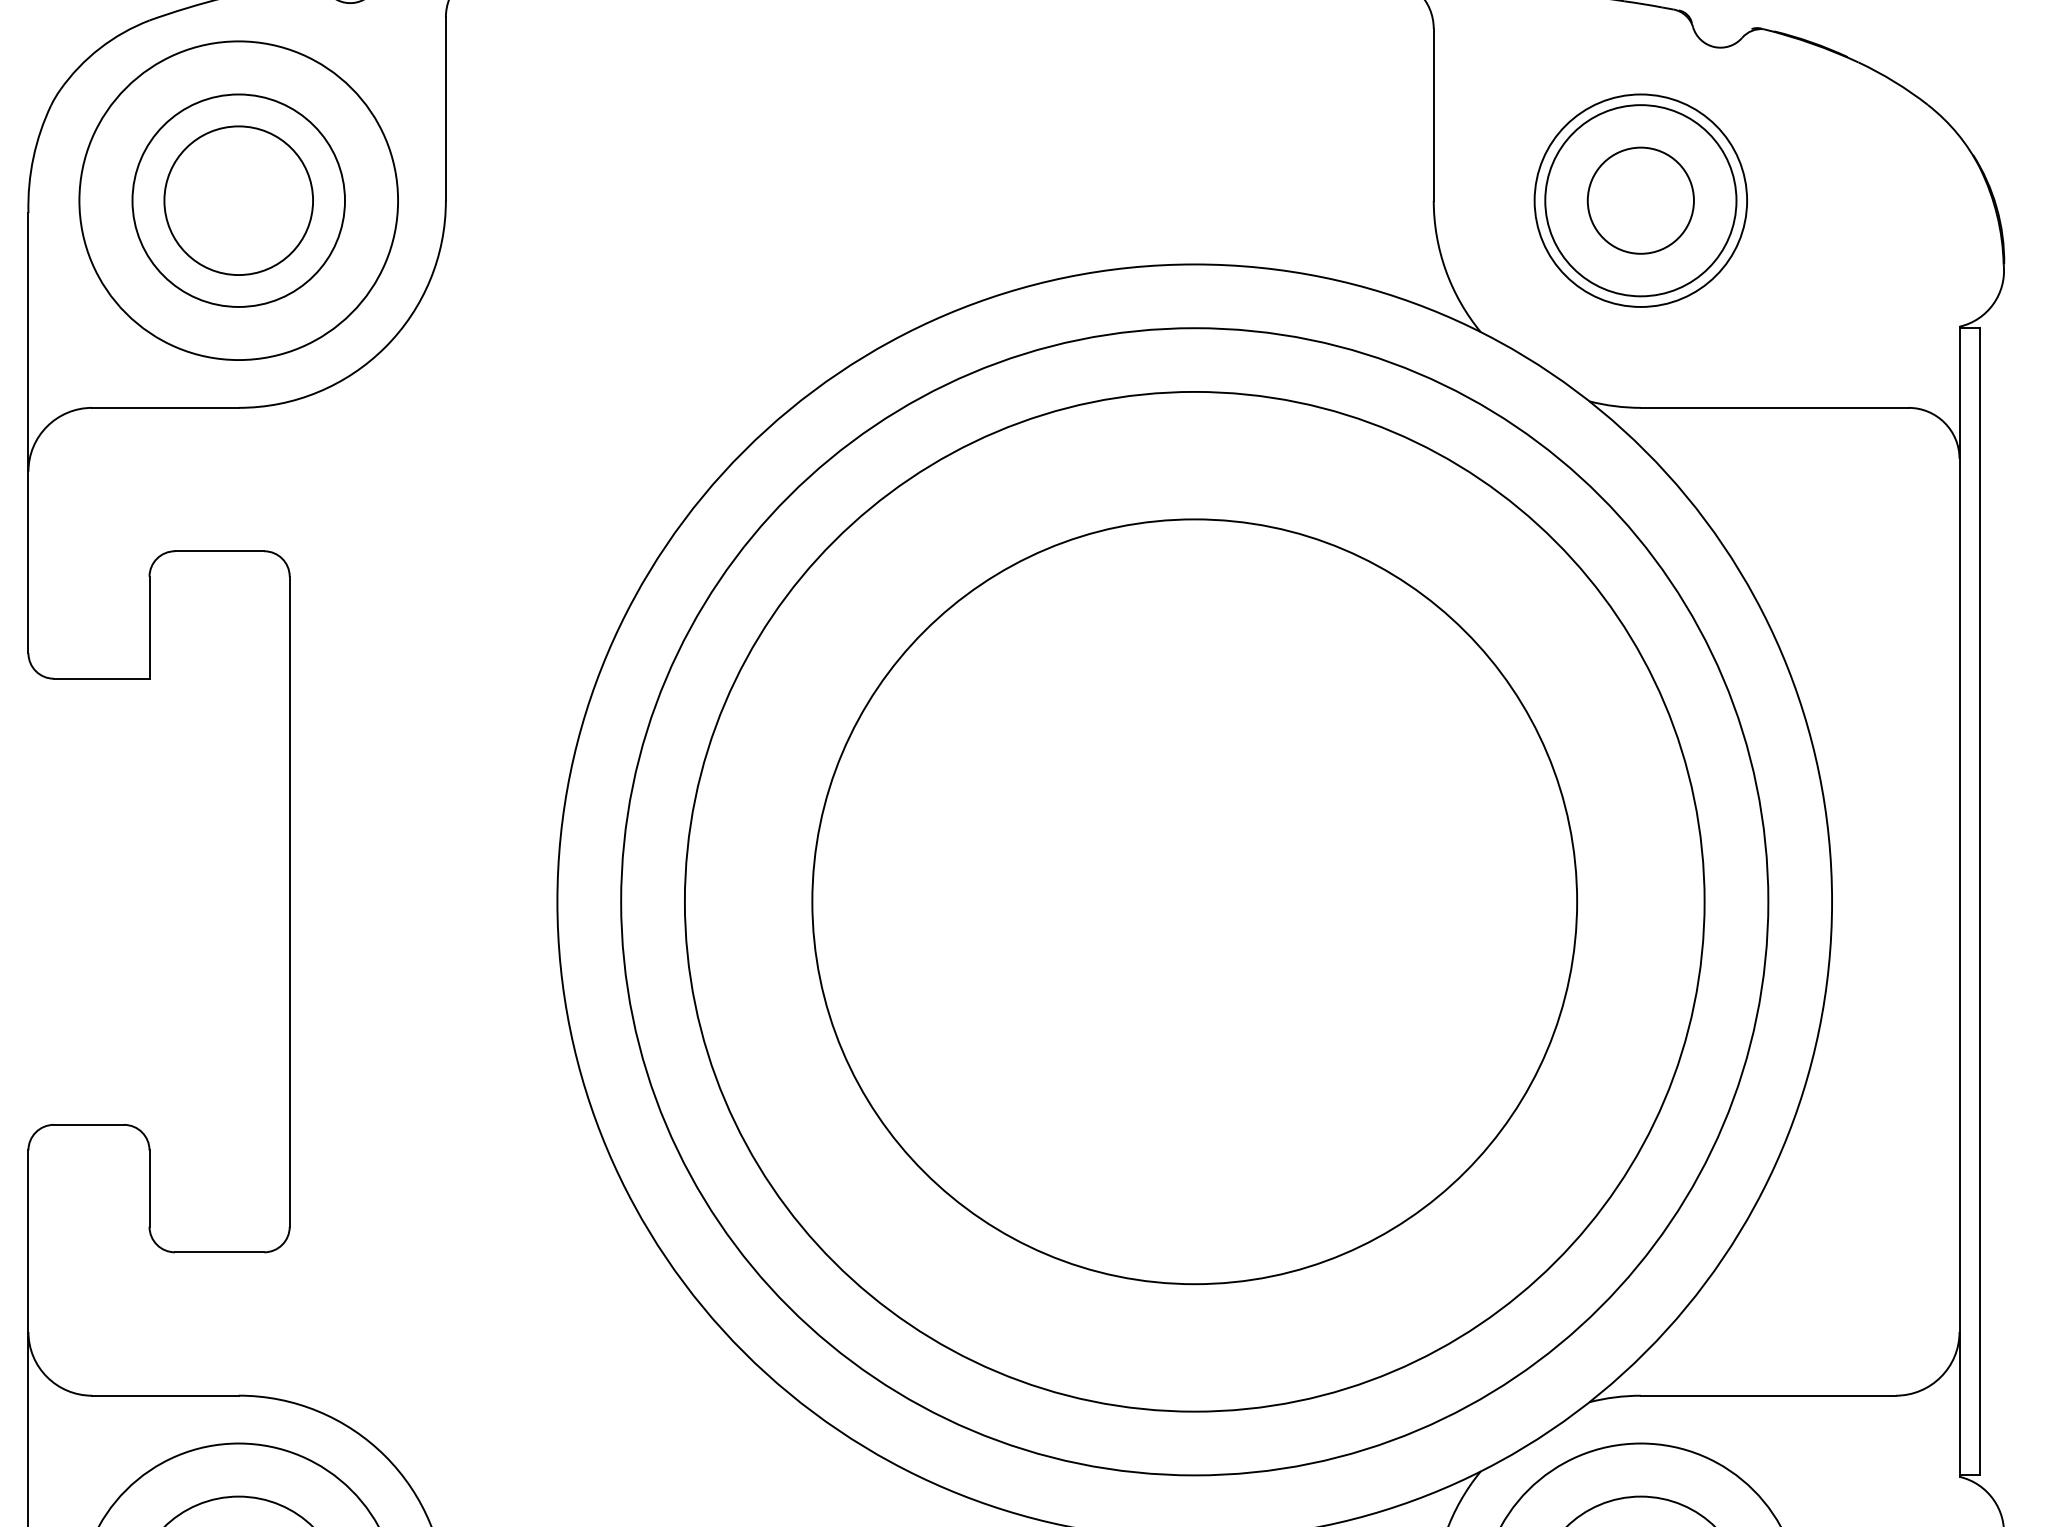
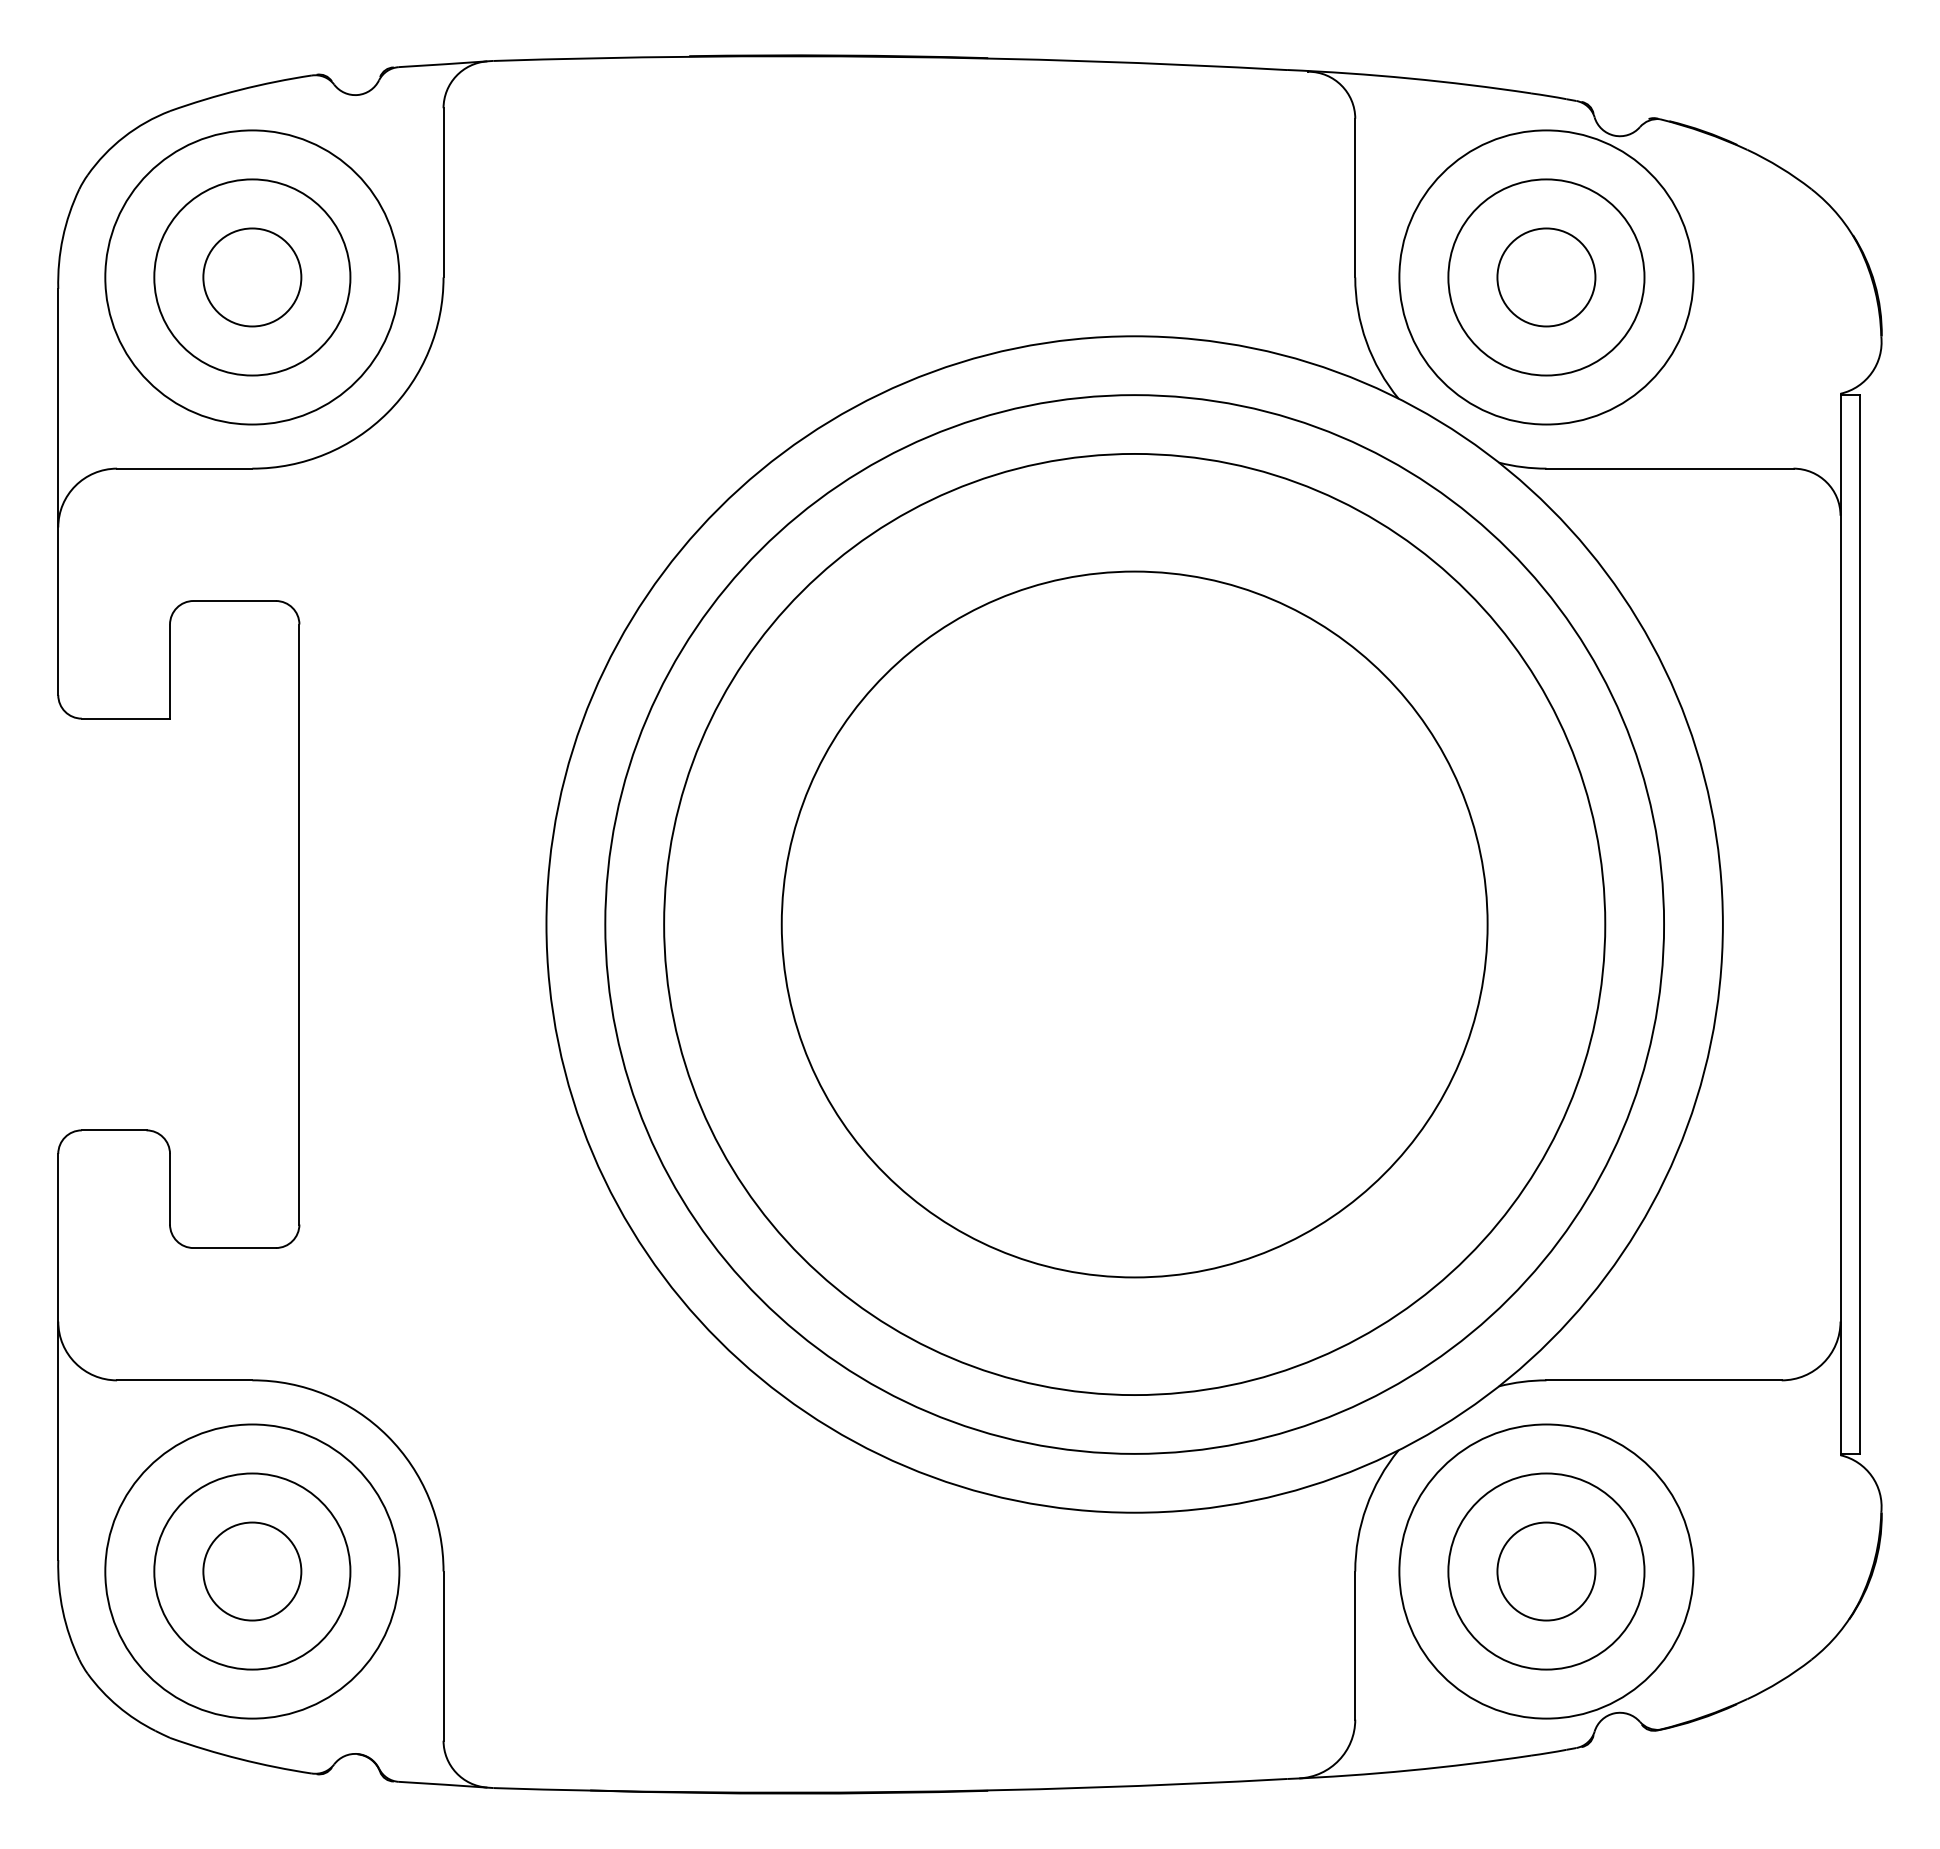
circle: (238, 200) -> (252, 277), size x0.71
circle: (1640, 200) -> (1546, 277), size x1.67

